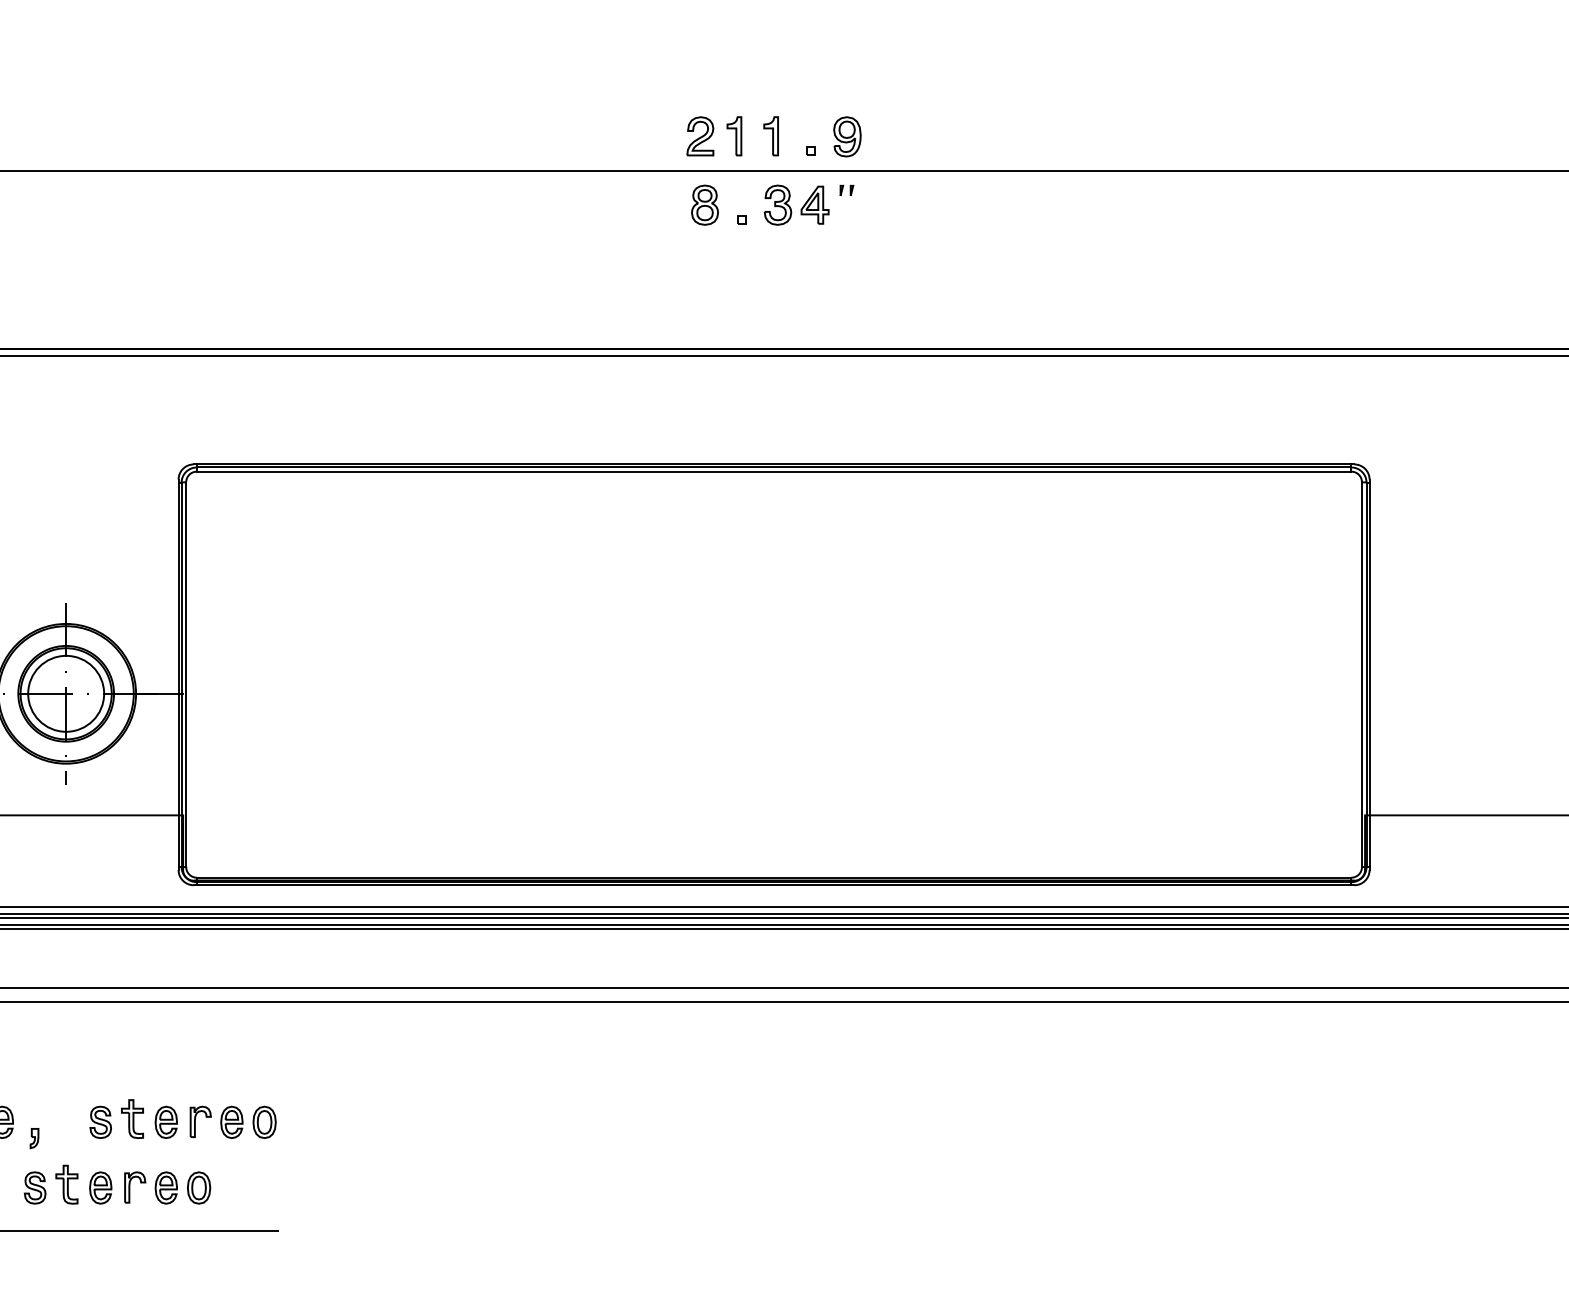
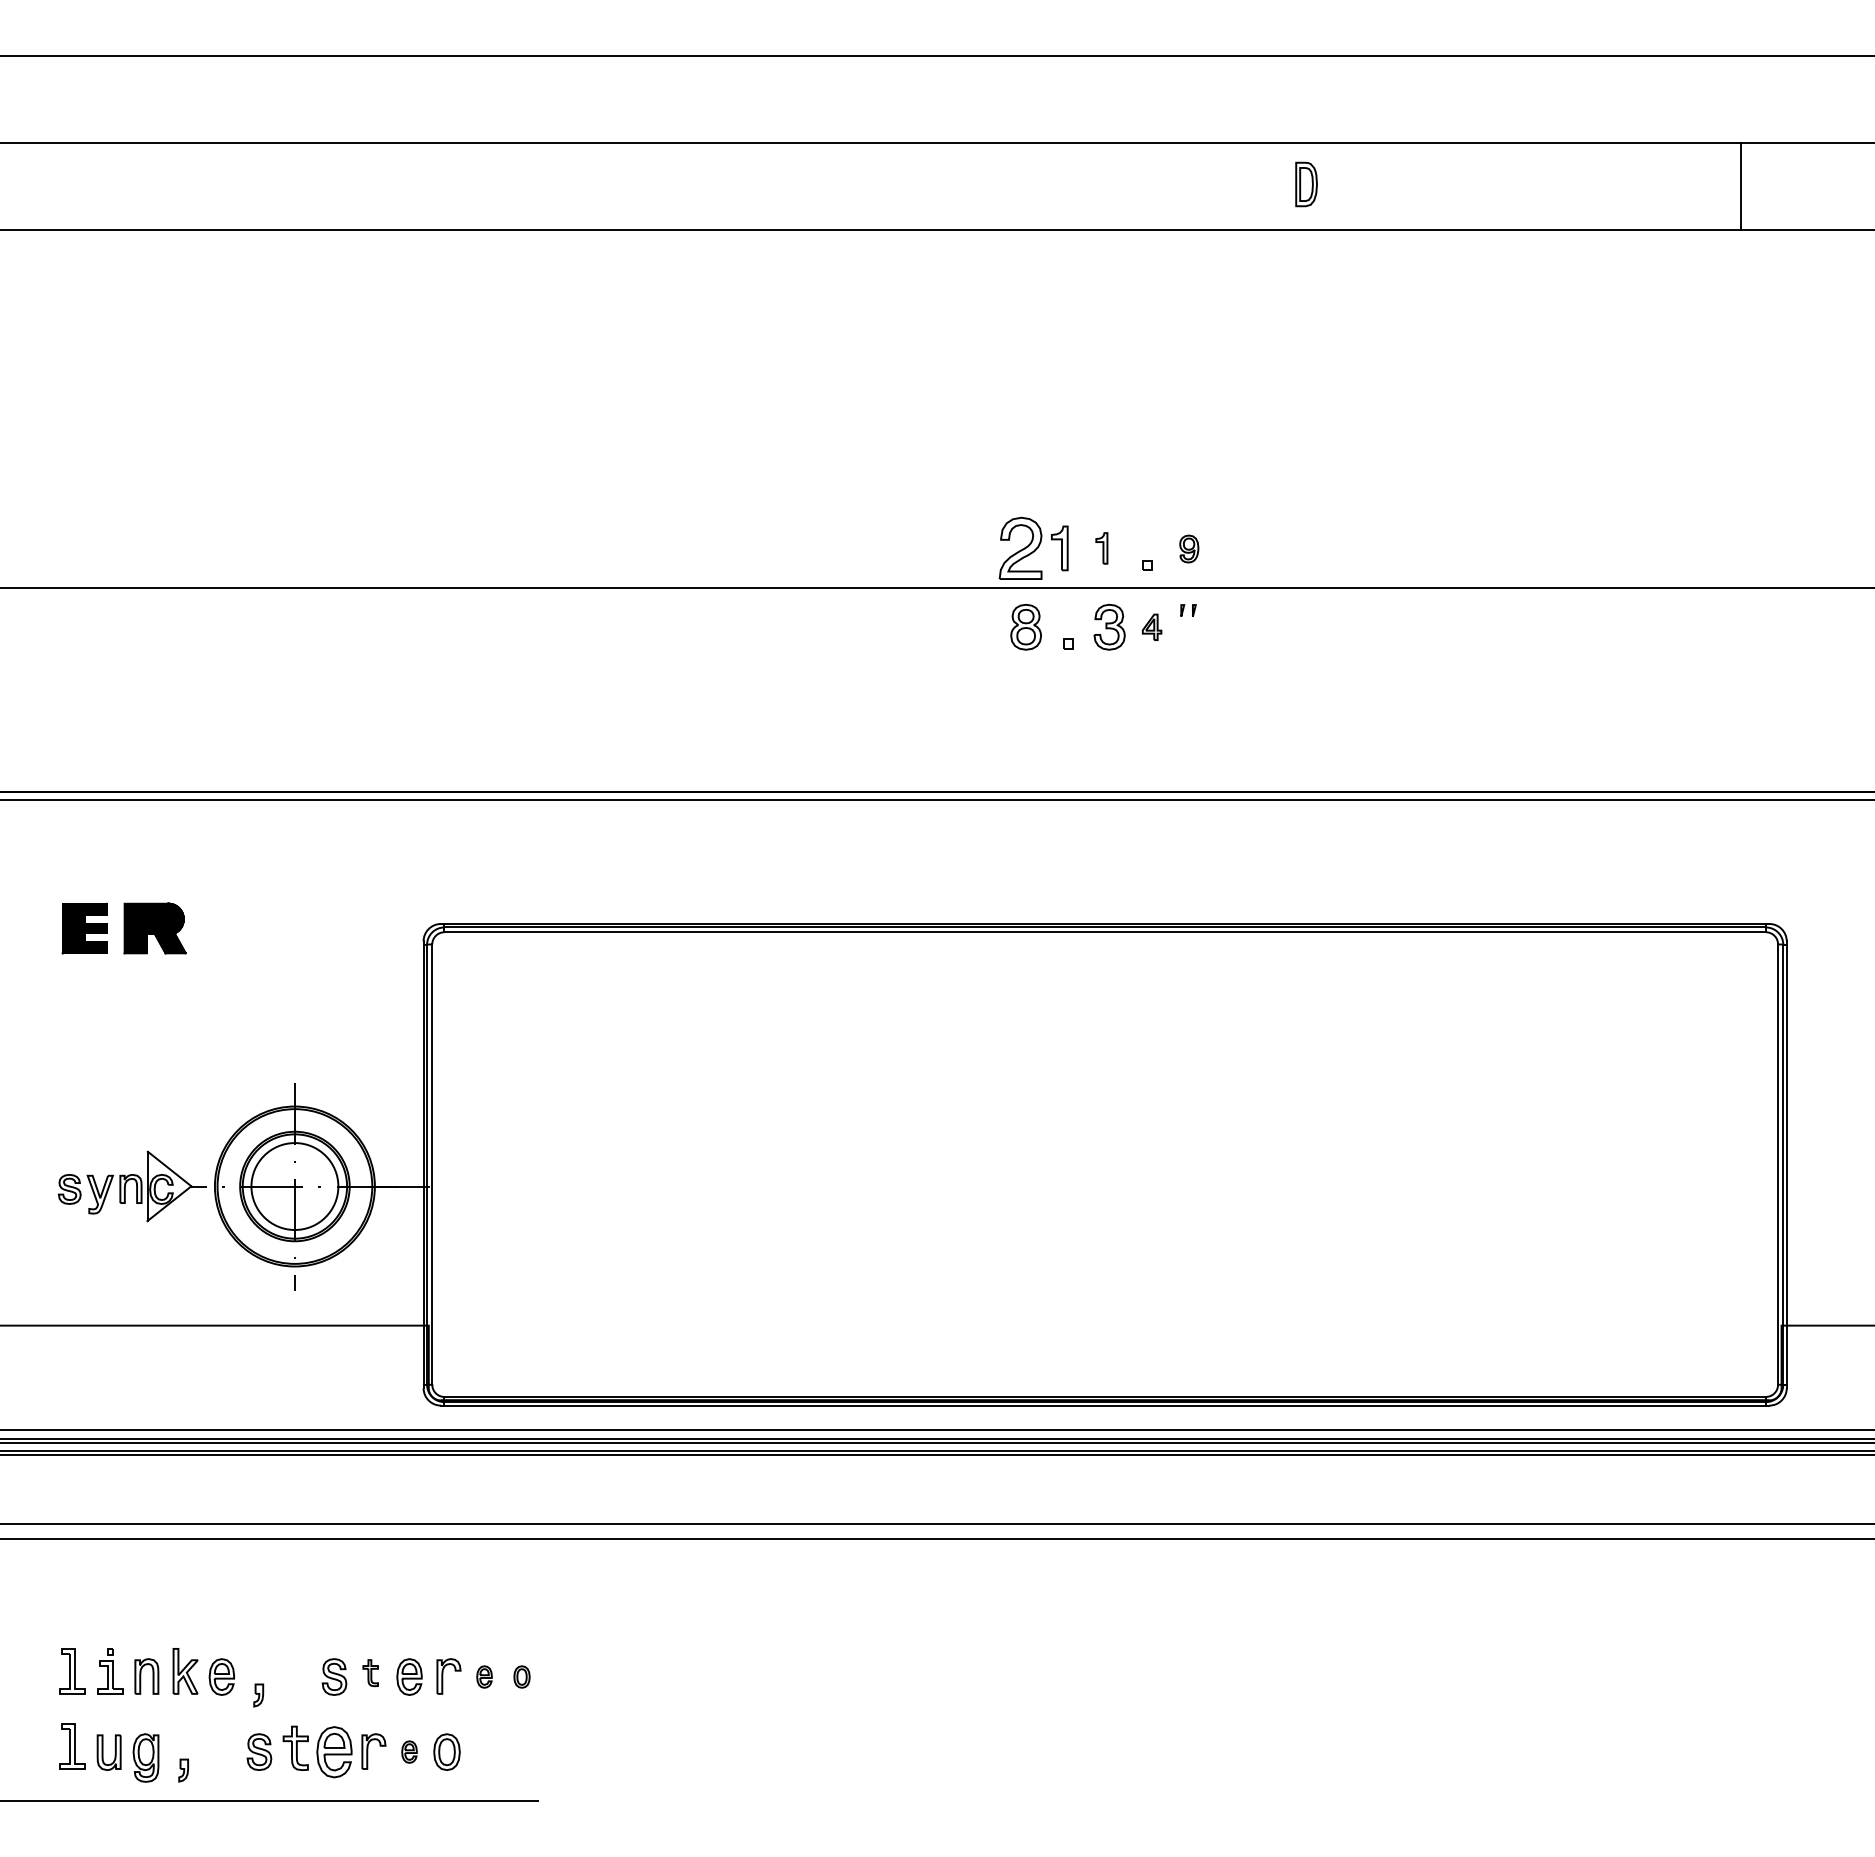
part: (700, 136) -> (1020, 548), size x1.4
part: (770, 136) -> (1101, 548), size x0.7
part: (847, 136) -> (1189, 548), size x0.6
part: (814, 205) -> (1151, 627), size x0.6
part: (132, 1118) -> (370, 1672), size x0.6
part: (231, 1121) -> (484, 1676), size x0.6
part: (264, 1121) -> (521, 1676), size x0.6
part: (100, 1187) -> (334, 1751), size x1.4
part: (166, 1187) -> (409, 1751), size x0.6

